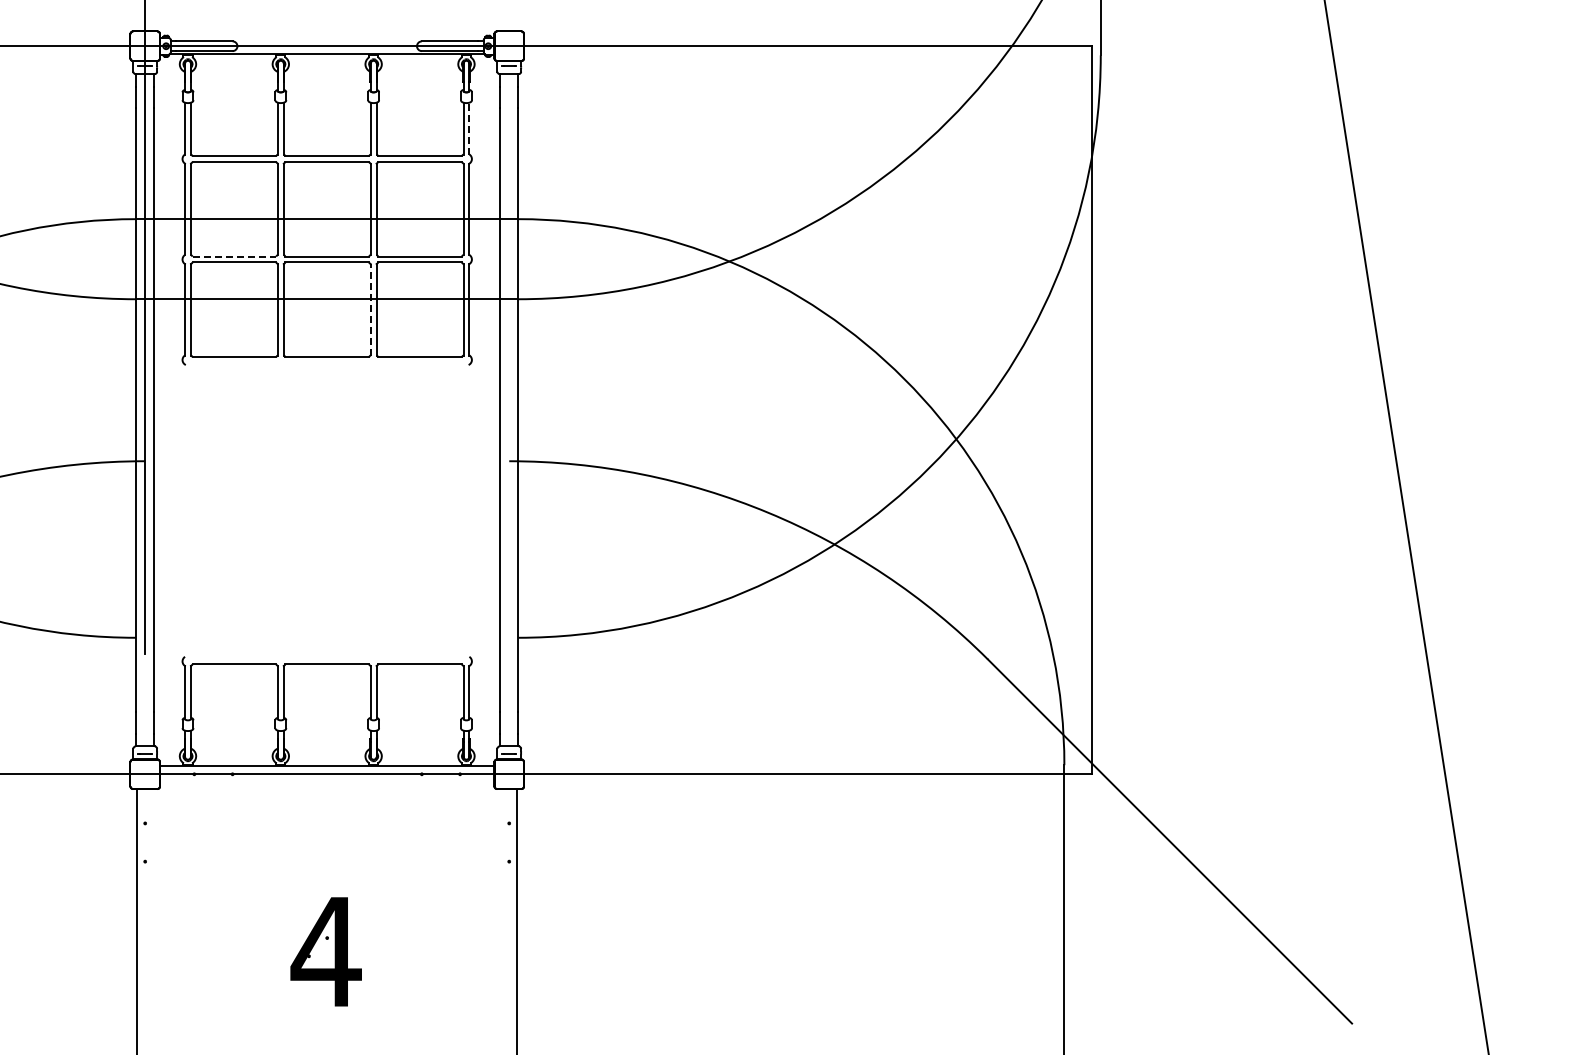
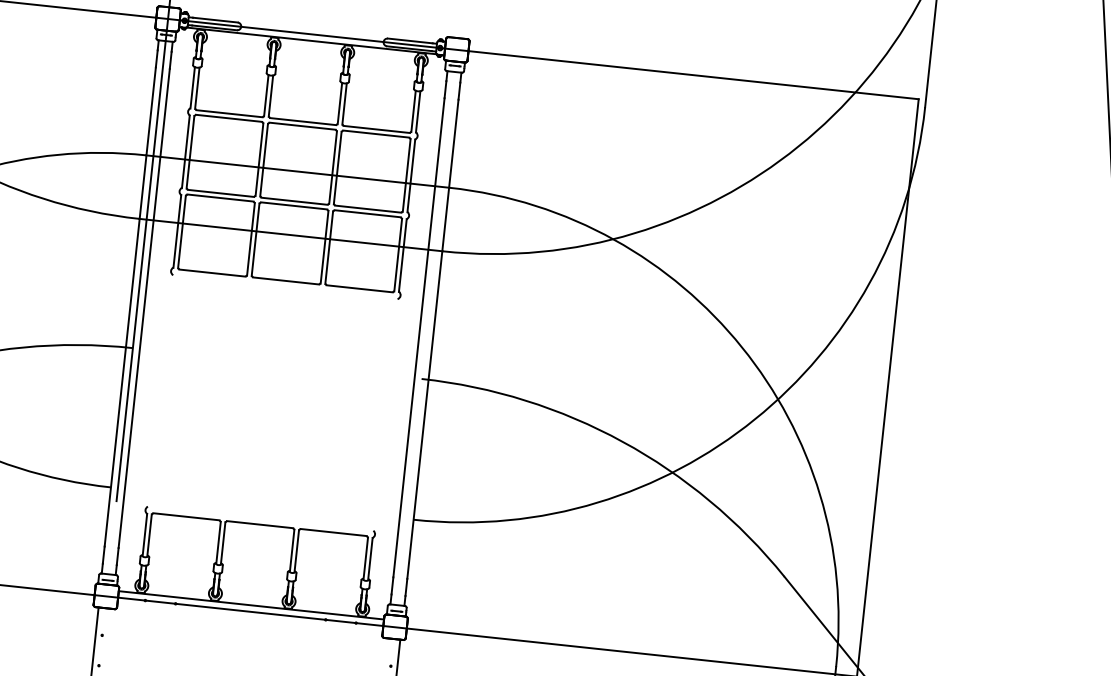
line: (469, 128) -> (418, 111), dashed -> solid
line: (234, 256) -> (221, 193), dashed -> solid
line: (370, 309) -> (324, 246), dashed -> solid

